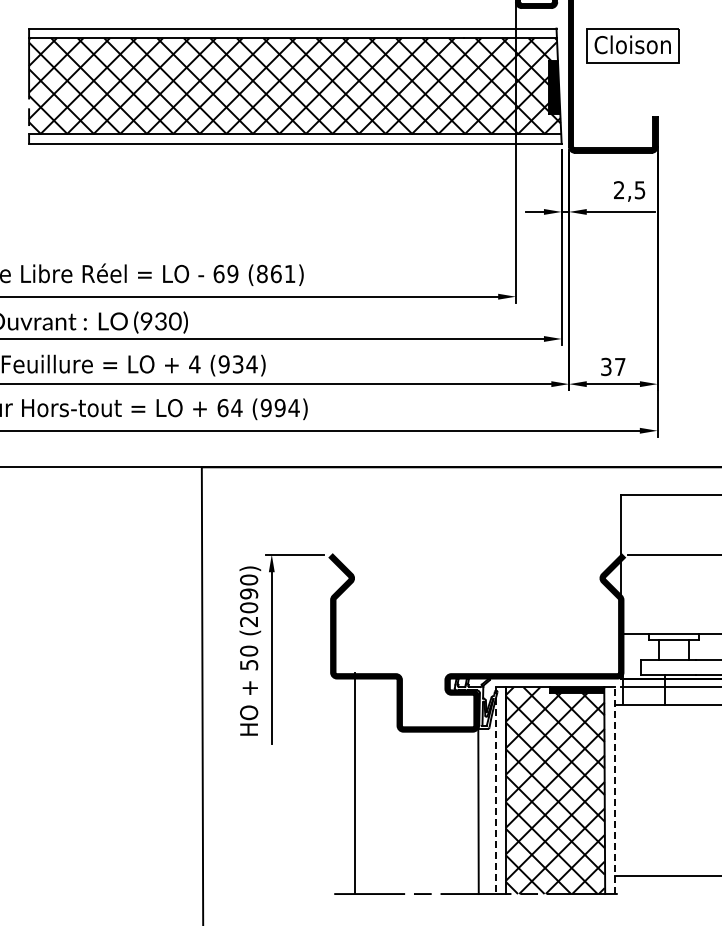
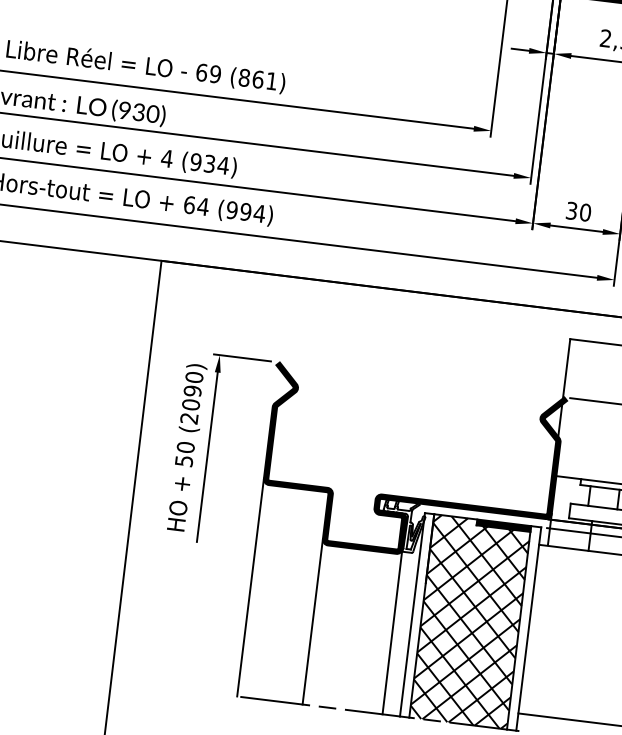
text: (619, 366) -> (584, 212), 37 -> 30
line: (355, 782) -> (251, 586), moved
line: (614, 790) -> (528, 628), dashed -> solid
line: (496, 791) -> (412, 615), dashed -> solid
line: (397, 809) -> (312, 621), added

